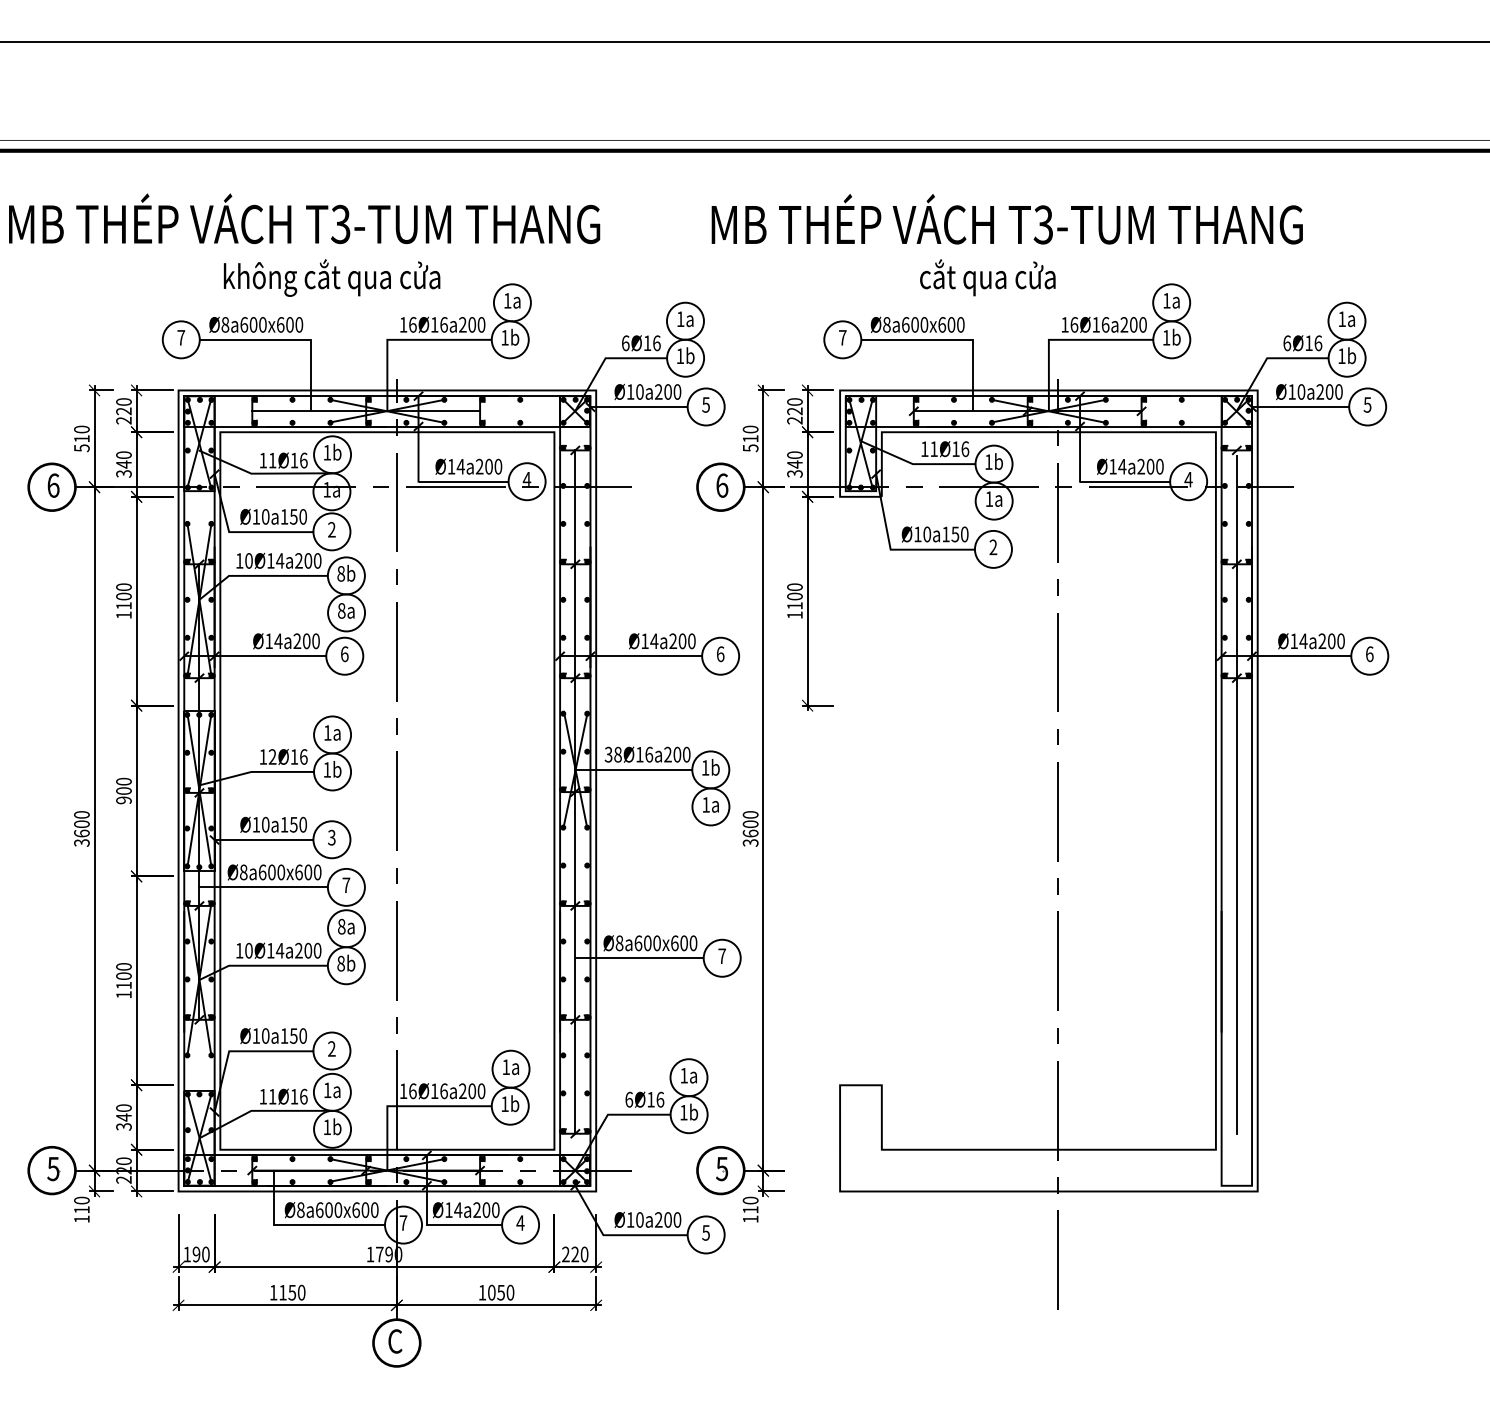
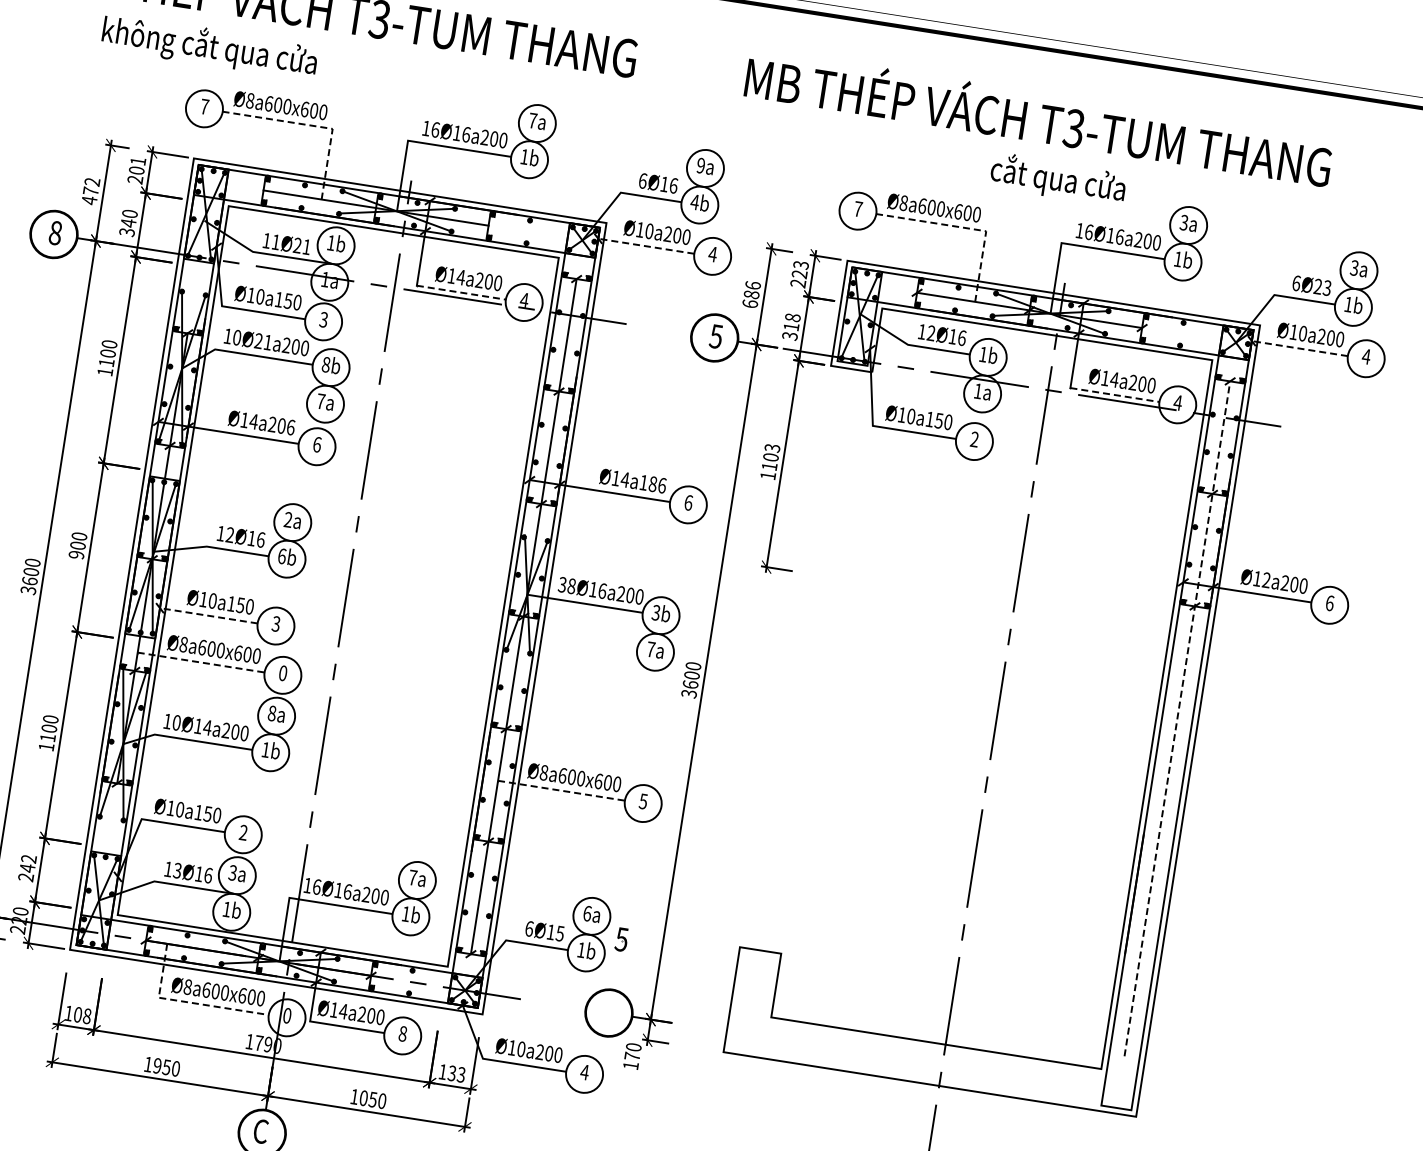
text: (331, 277) -> (209, 46), moved
text: (987, 277) -> (1058, 179), moved
text: (507, 300) -> (532, 120), 1a -> 7a
text: (1166, 300) -> (1183, 222), 1a -> 3a
text: (680, 319) -> (700, 165), 1a -> 9a
text: (1341, 319) -> (1353, 268), 1a -> 3a
line: (291, 339) -> (313, 125), solid -> dashed
line: (952, 339) -> (966, 227), solid -> dashed
text: (1313, 343) -> (1322, 287), 6Ø16 -> 6Ø23
text: (680, 355) -> (695, 201), 1b -> 4b
text: (794, 401) -> (800, 264), 220 -> 223
text: (705, 404) -> (712, 253), 5 -> 4
text: (1367, 404) -> (1366, 356), 5 -> 4
text: (123, 406) -> (137, 165), 220 -> 201
line: (638, 407) -> (645, 246), solid -> dashed
line: (1299, 407) -> (1298, 348), solid -> dashed
text: (81, 438) -> (90, 190), 510 -> 472
text: (750, 438) -> (751, 294), 510 -> 686
text: (933, 448) -> (930, 332), 11Ø16 -> 12Ø16
text: (794, 459) -> (791, 321), 340 -> 318
text: (298, 460) -> (301, 246), 11Ø16 -> 11Ø21
line: (463, 481) -> (461, 292), solid -> dashed
line: (1124, 481) -> (1114, 394), solid -> dashed
text: (53, 485) -> (55, 232), 6 -> 8
text: (722, 485) -> (716, 336), 6 -> 5
text: (331, 529) -> (323, 319), 2 -> 3
text: (275, 560) -> (263, 341), 10Ø14a200 -> 10Ø21a200
text: (794, 587) -> (771, 448), 1100 -> 1103
text: (341, 610) -> (320, 401), 8a -> 7a
text: (315, 640) -> (290, 426), Ø14a200 -> Ø14a206
text: (682, 640) -> (653, 483), Ø14a200 -> Ø14a186
text: (1303, 640) -> (1266, 579), Ø14a200 -> Ø12a200
text: (327, 732) -> (288, 519), 1a -> 2a
text: (705, 767) -> (656, 612), 1b -> 3b
text: (327, 769) -> (282, 555), 1b -> 6b
line: (1236, 795) -> (1176, 722), solid -> dashed
text: (705, 804) -> (650, 649), 1a -> 7a
line: (263, 840) -> (208, 616), solid -> dashed
text: (346, 885) -> (283, 673), 7 -> 0
line: (263, 887) -> (200, 662), solid -> dashed
text: (722, 956) -> (643, 801), 7 -> 5
line: (639, 958) -> (561, 790), solid -> dashed
text: (340, 963) -> (265, 749), 8b -> 1b
text: (505, 1066) -> (412, 876), 1a -> 7a
text: (684, 1075) -> (587, 913), 1a -> 6a
text: (327, 1090) -> (232, 873), 1a -> 3a
text: (272, 1096) -> (177, 870), 11Ø16 -> 13Ø16
text: (660, 1099) -> (560, 933), 6Ø16 -> 6Ø15
text: (123, 1117) -> (27, 868), 340 -> 242
part: (722, 1169) -> (622, 940), moved
text: (750, 1209) -> (632, 1056), 110 -> 170
text: (403, 1222) -> (287, 1015), 7 -> 0
text: (520, 1222) -> (403, 1033), 4 -> 8
line: (301, 1225) -> (186, 1002), solid -> dashed
text: (705, 1232) -> (584, 1071), 5 -> 4
text: (200, 1254) -> (81, 1015), 190 -> 108
text: (575, 1254) -> (452, 1073), 220 -> 133
text: (282, 1292) -> (157, 1065), 1150 -> 1950

